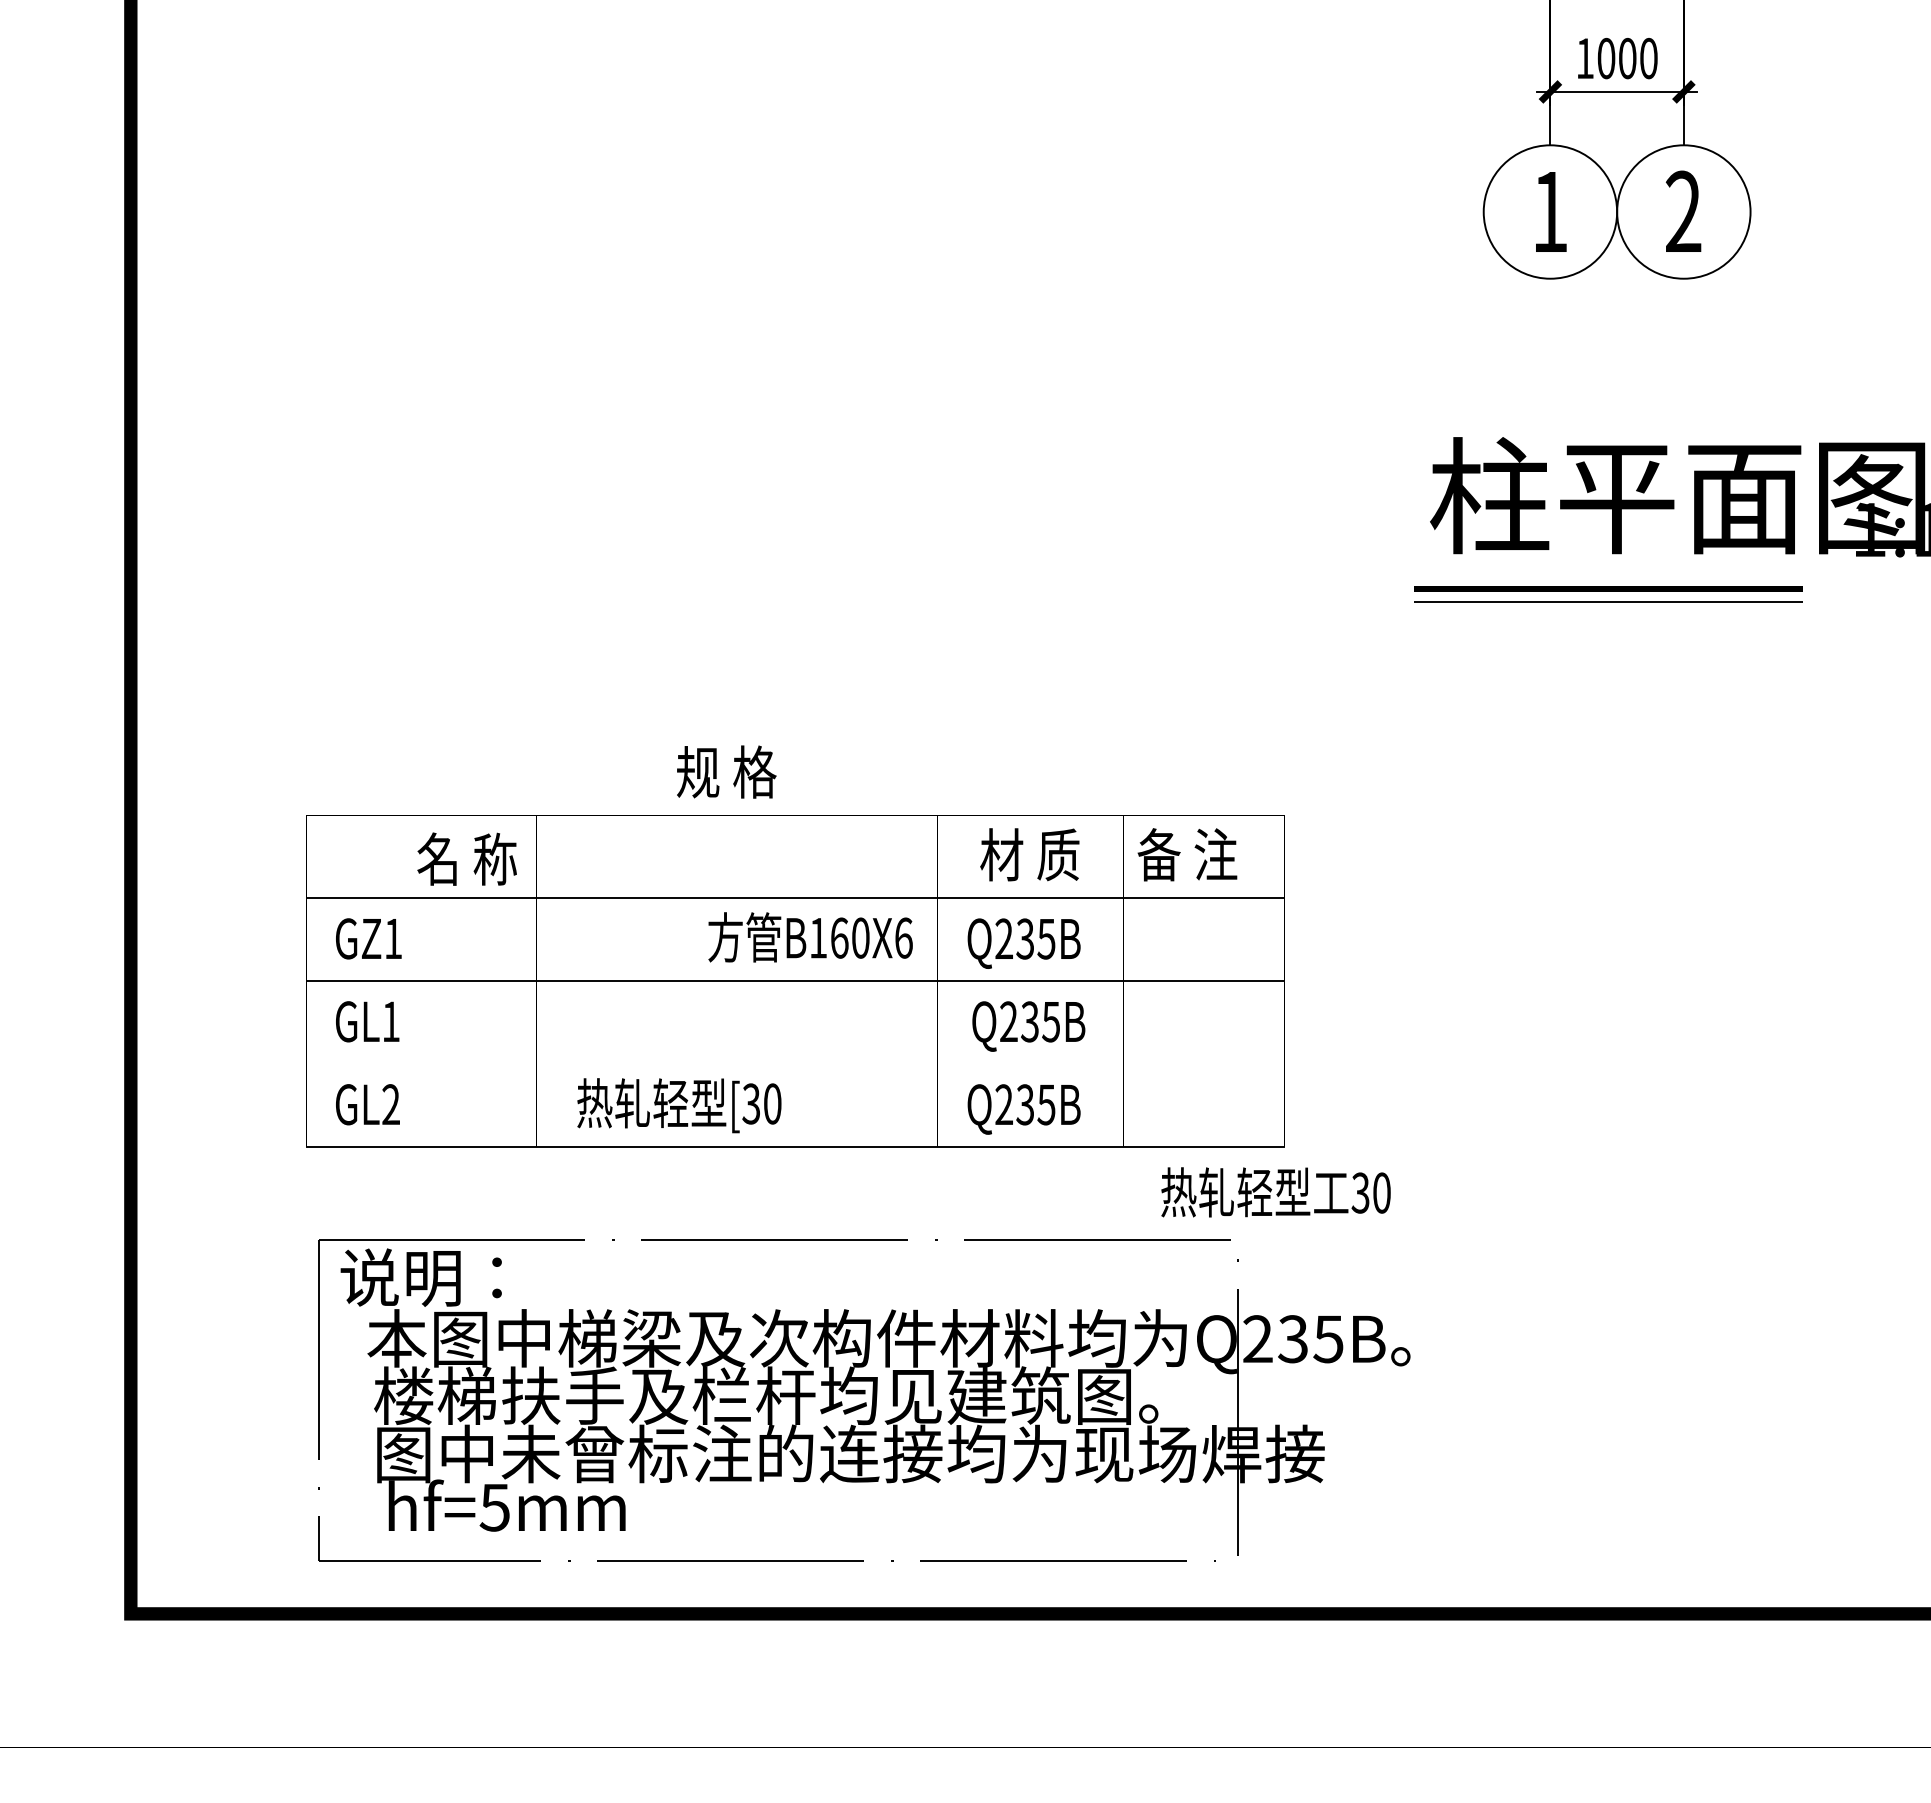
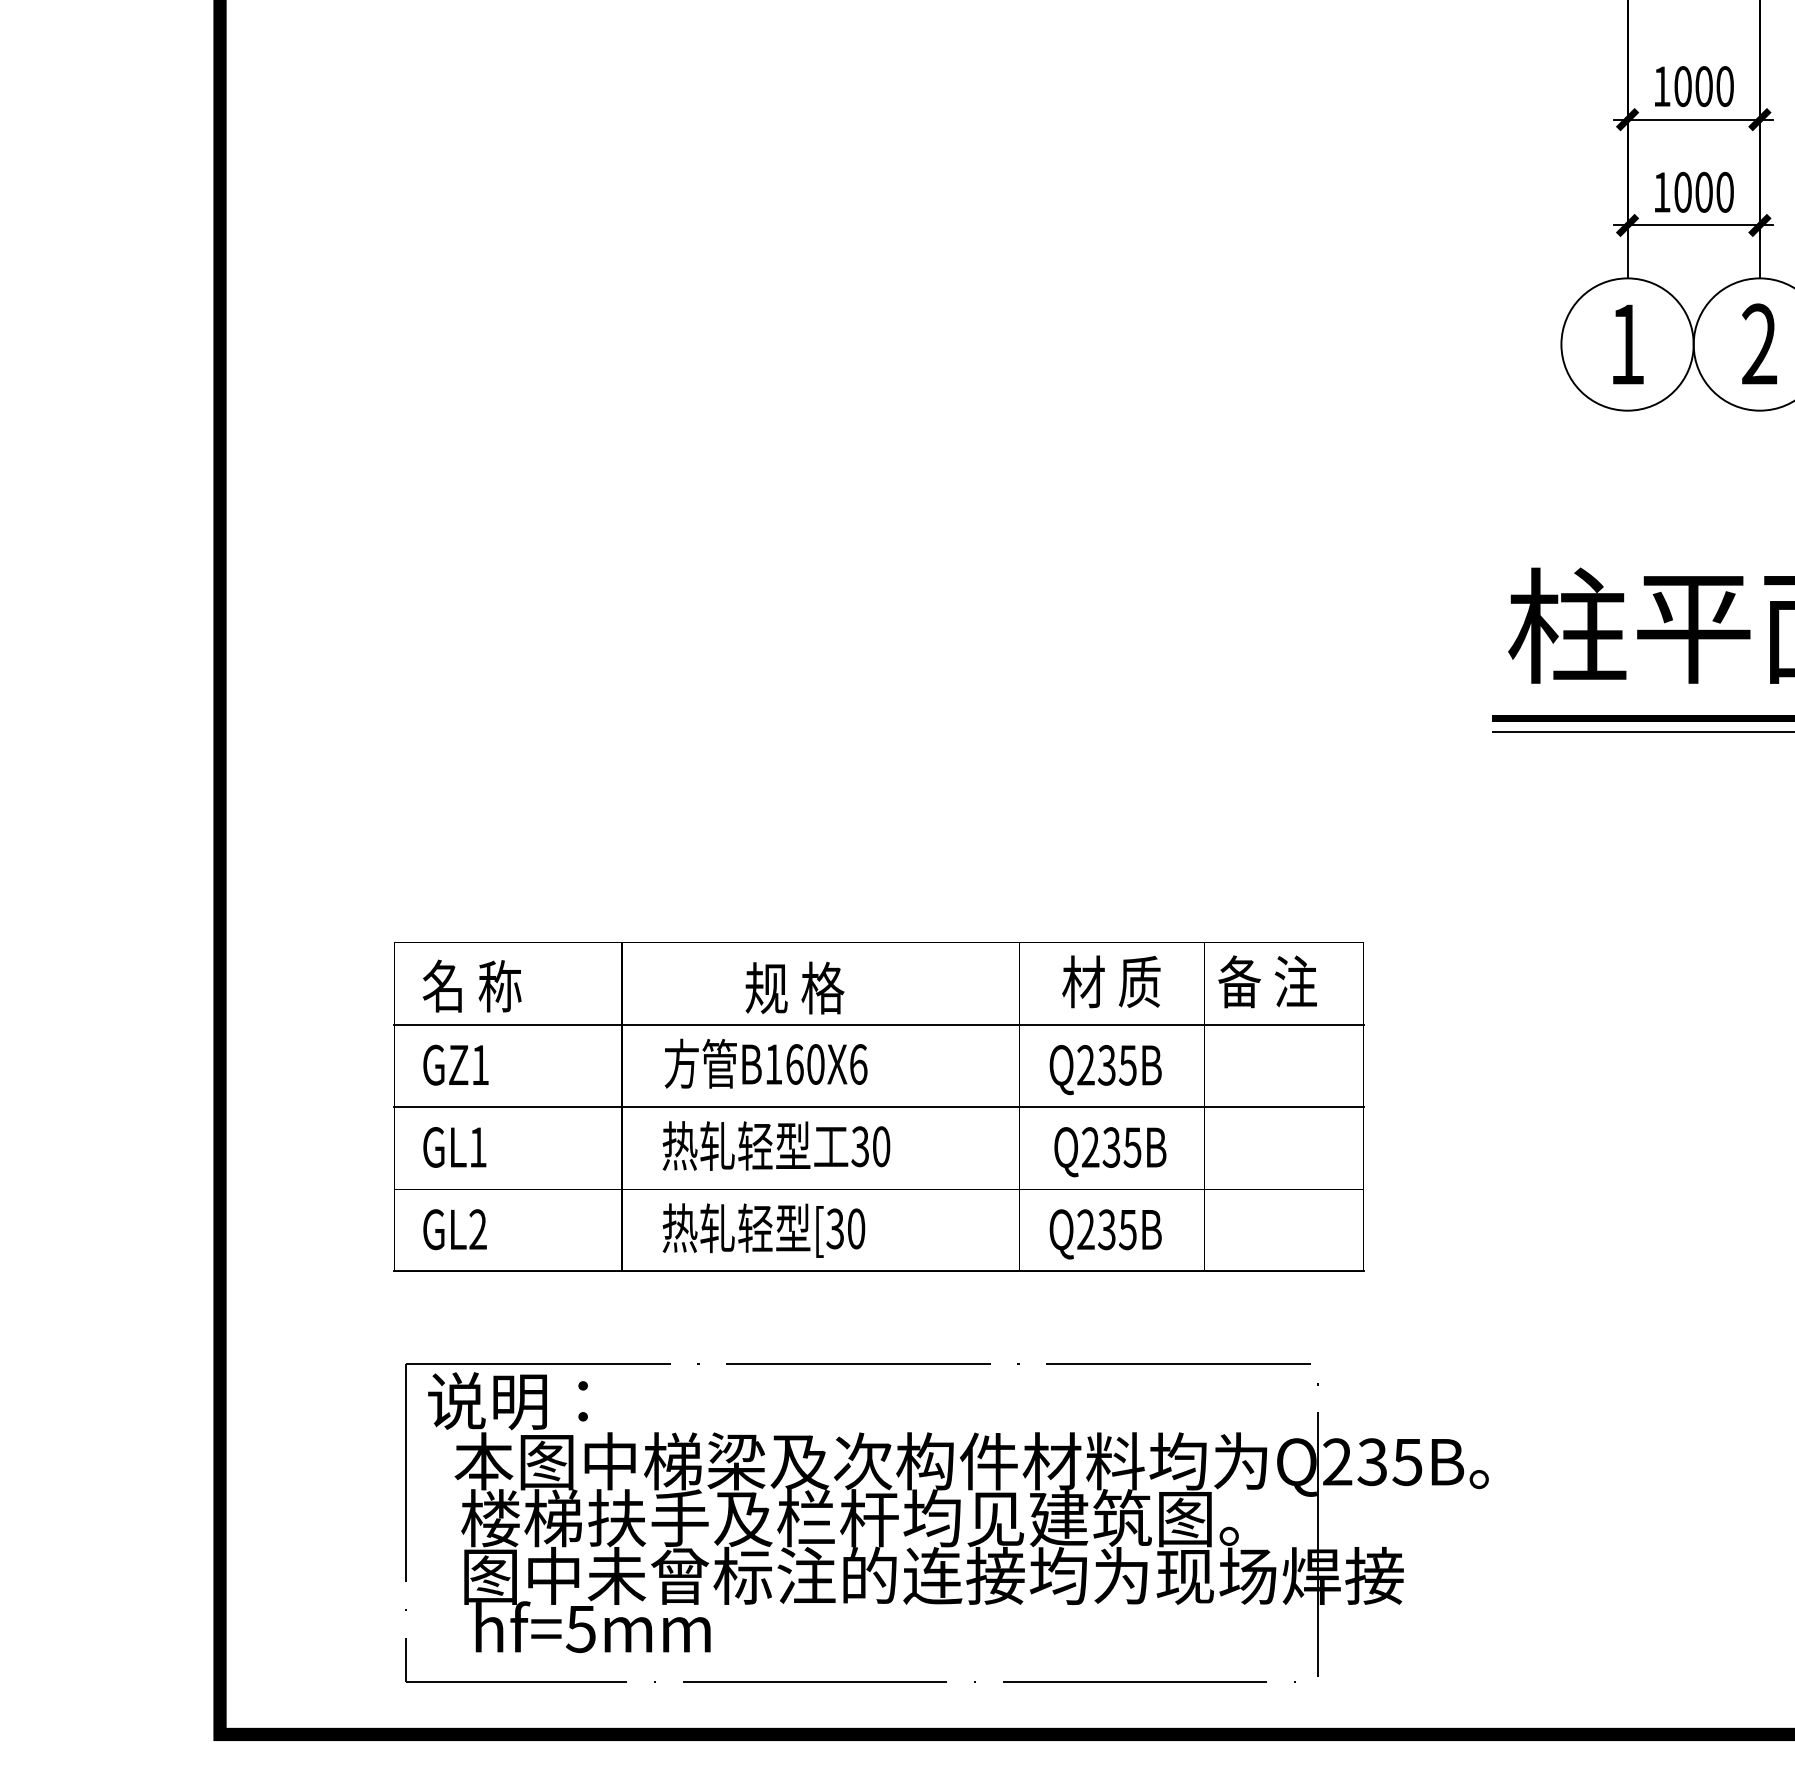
text: (726, 771) -> (794, 987), moved
text: (466, 858) -> (471, 985), moved
text: (810, 937) -> (766, 1063), moved
text: (1275, 1192) -> (775, 1146), moved

